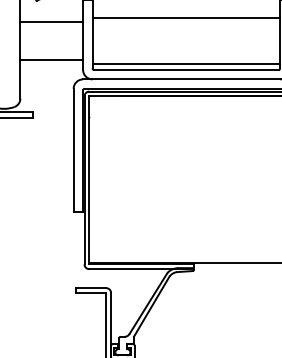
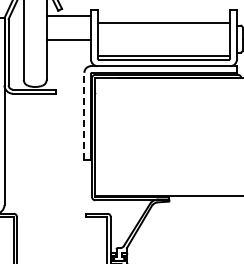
line: (51, 21) -> (68, 15), moved
line: (51, 60) -> (68, 39), moved
line: (73, 150) -> (84, 116), solid -> dashed

